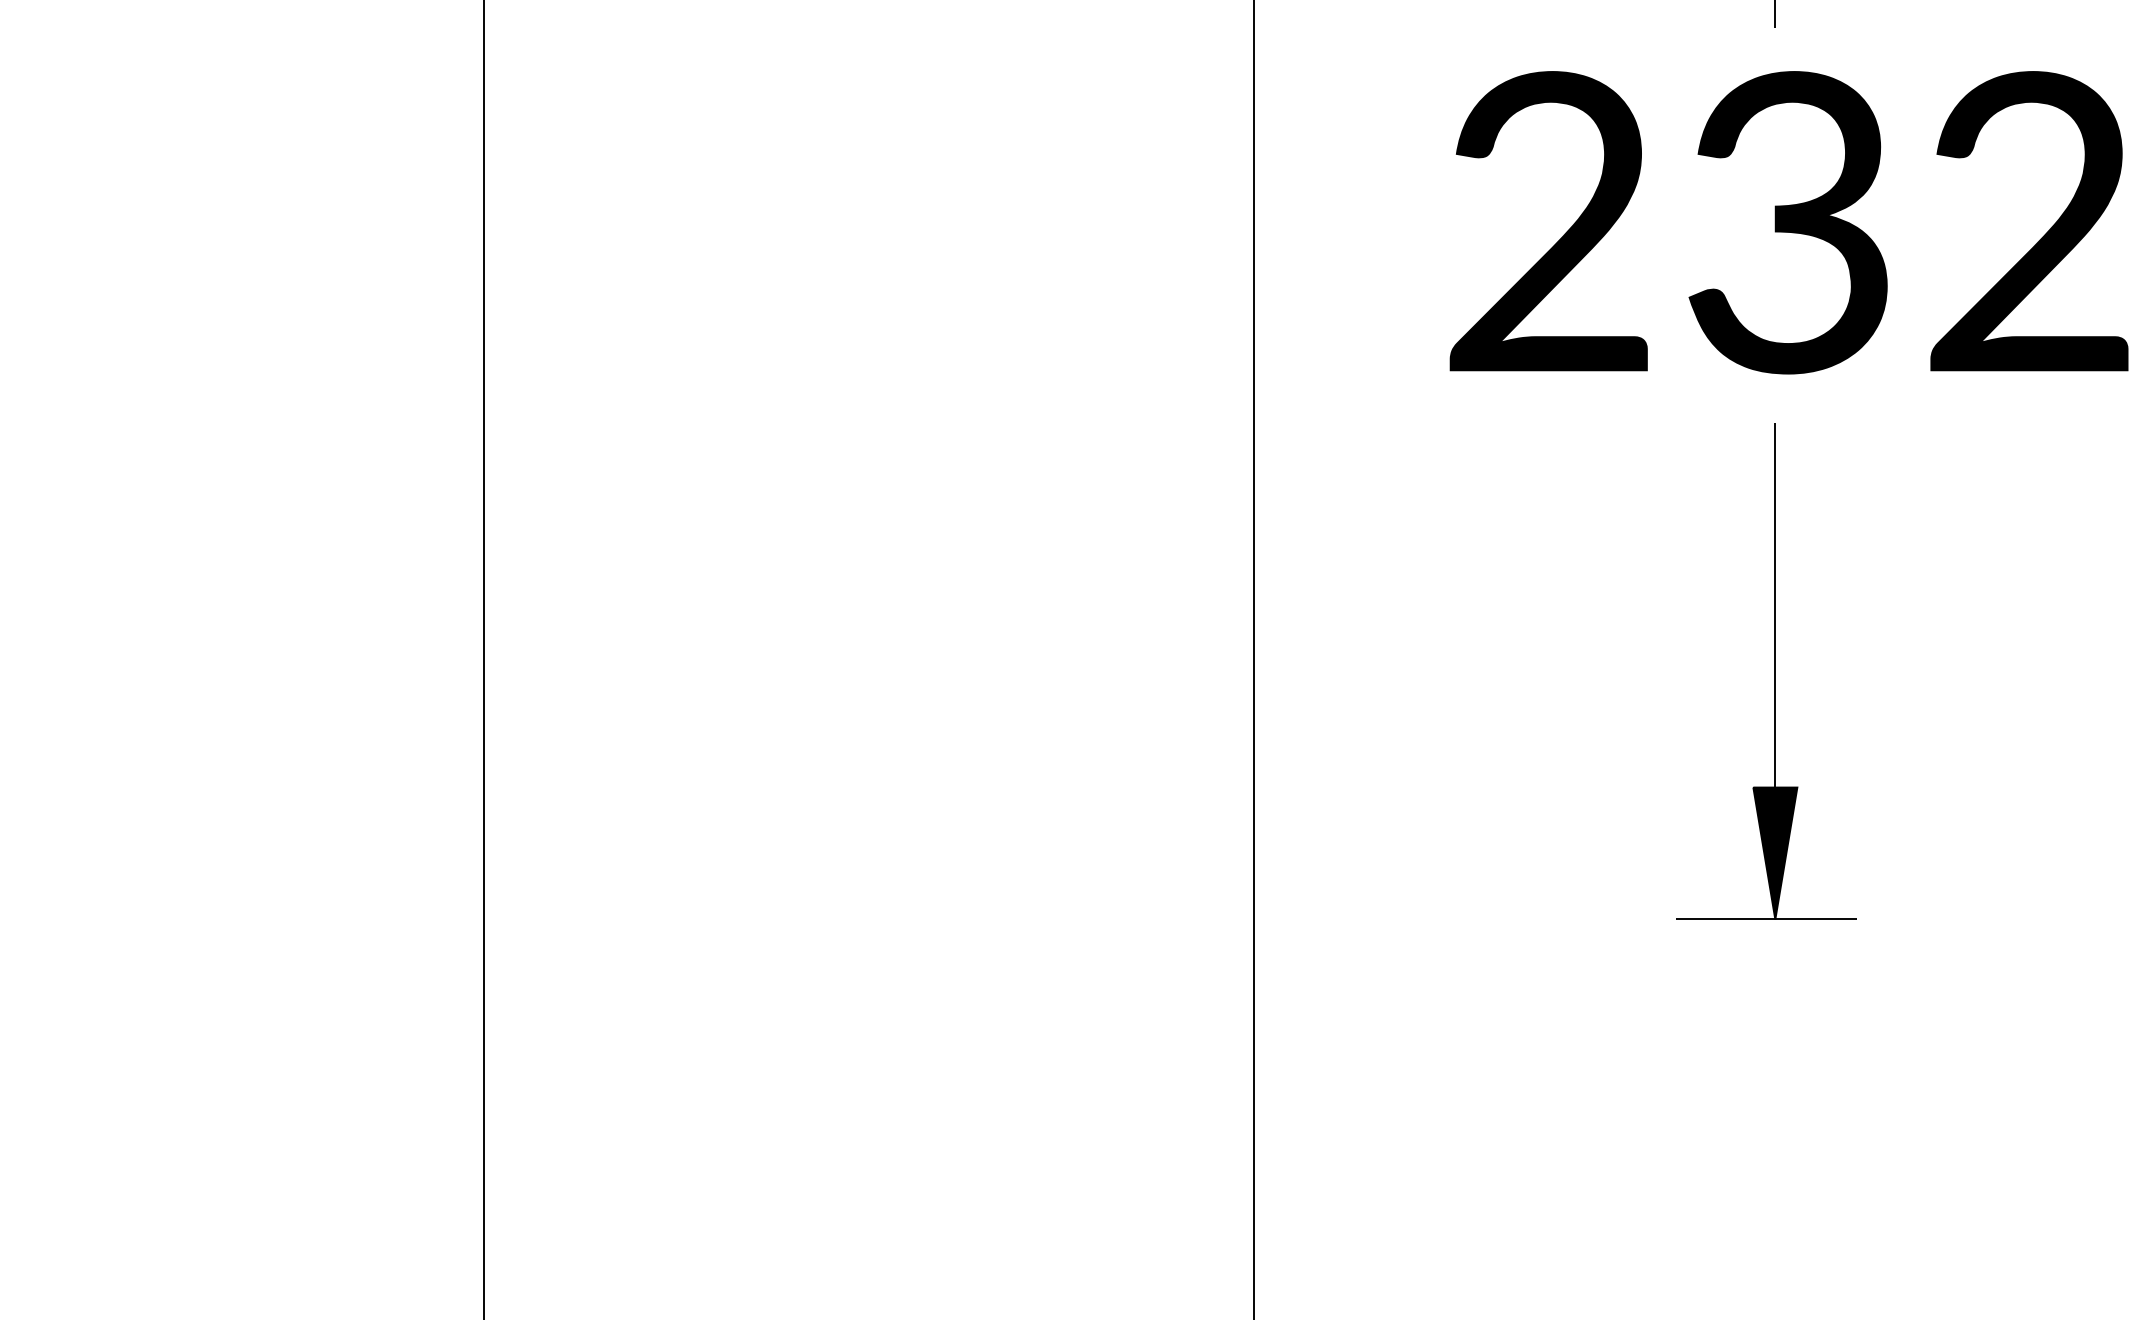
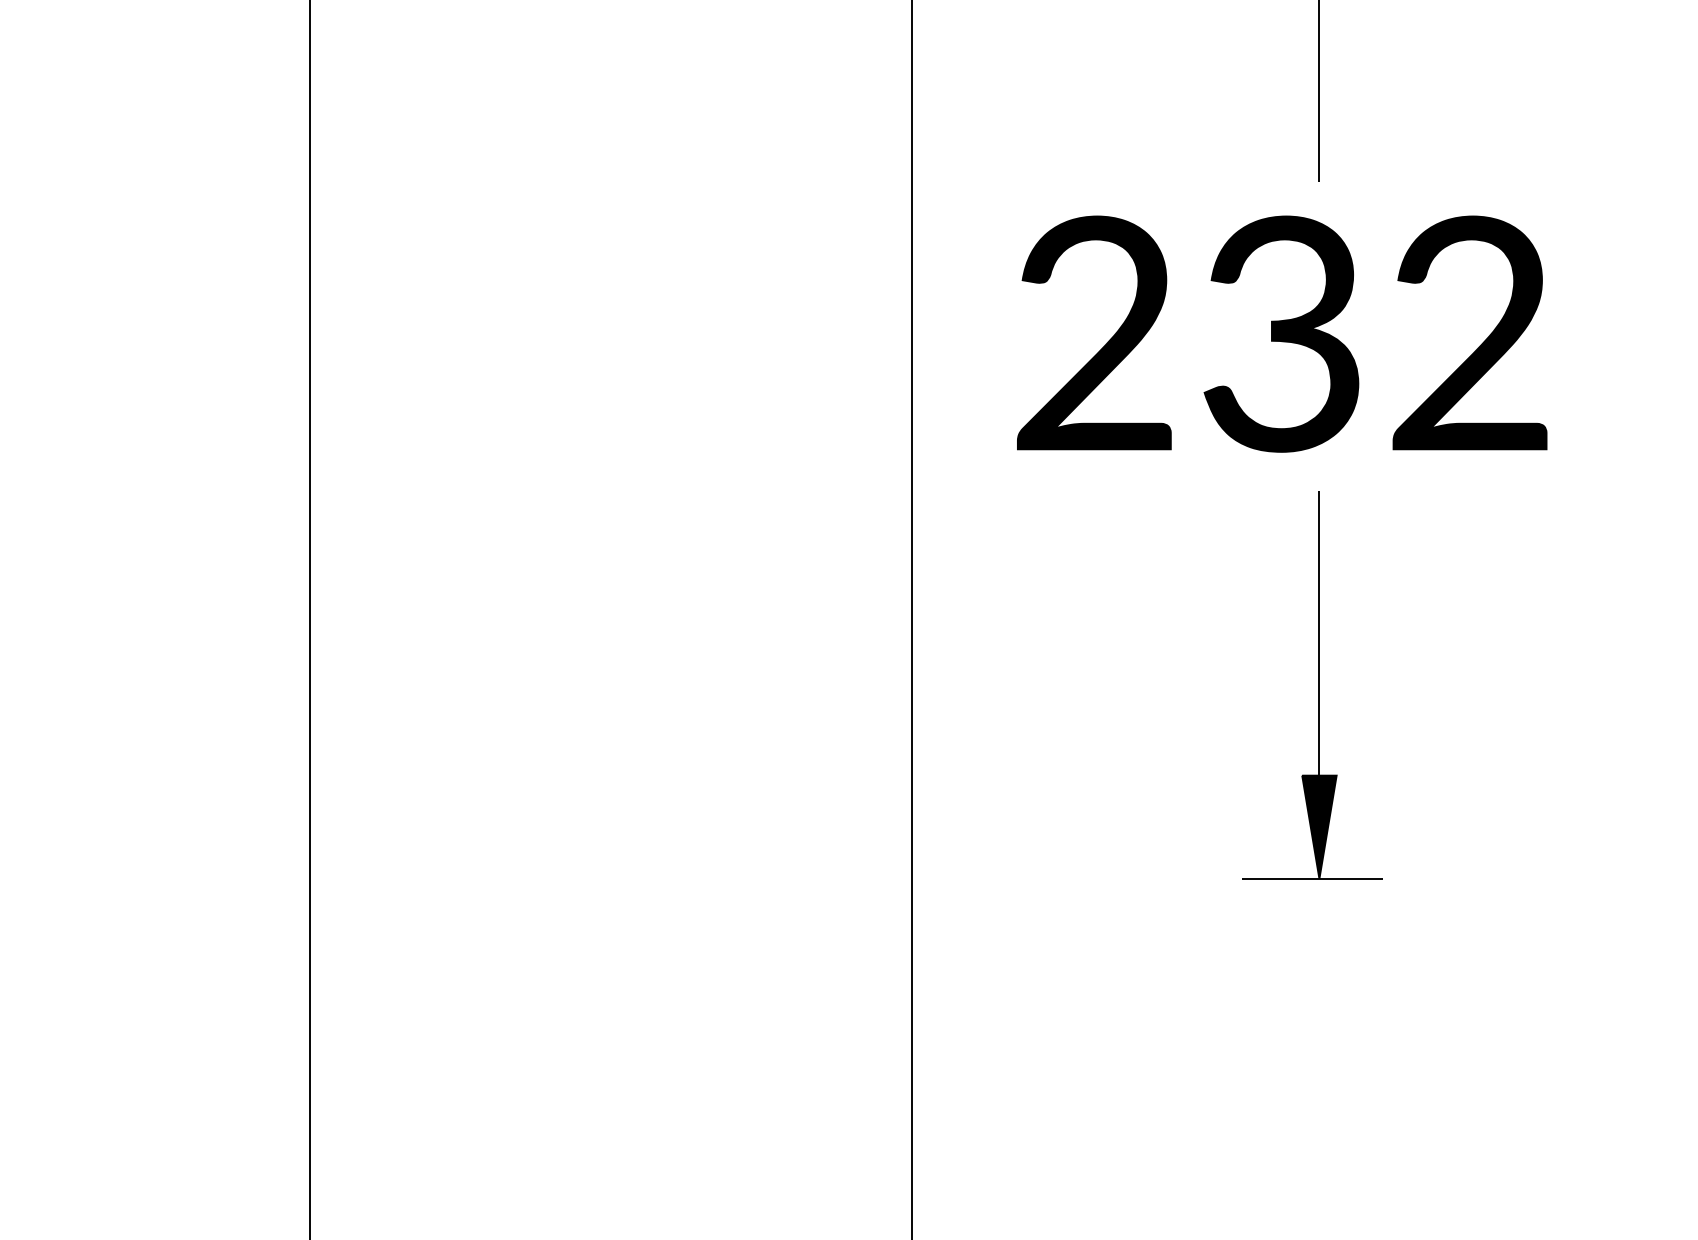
text: (1789, 221) -> (1282, 333), moved

